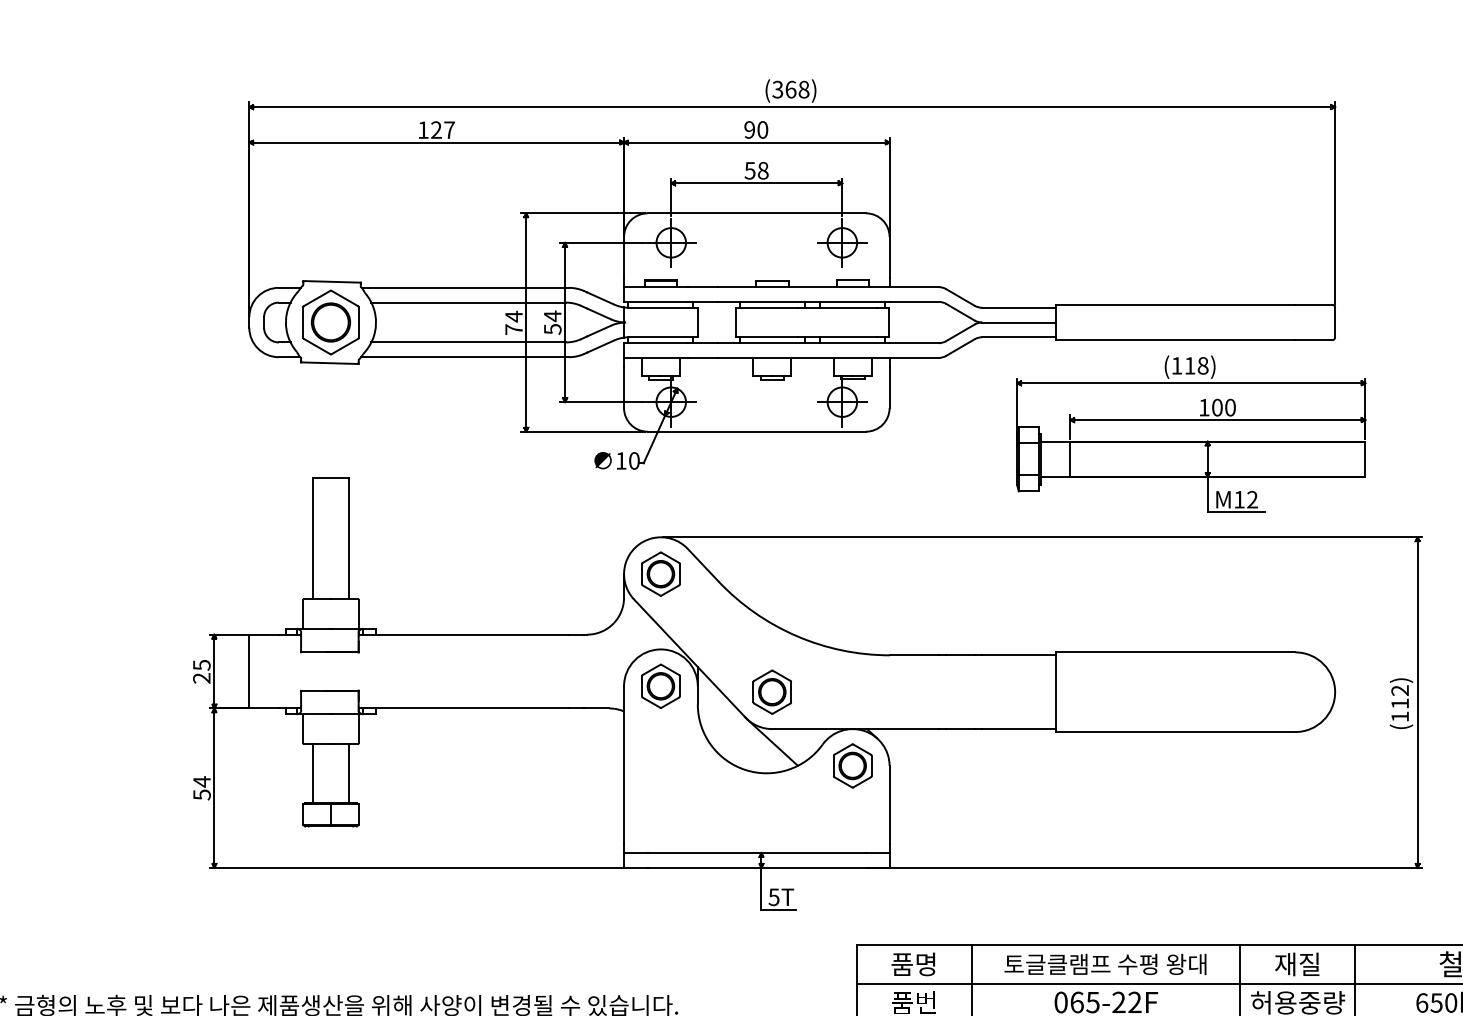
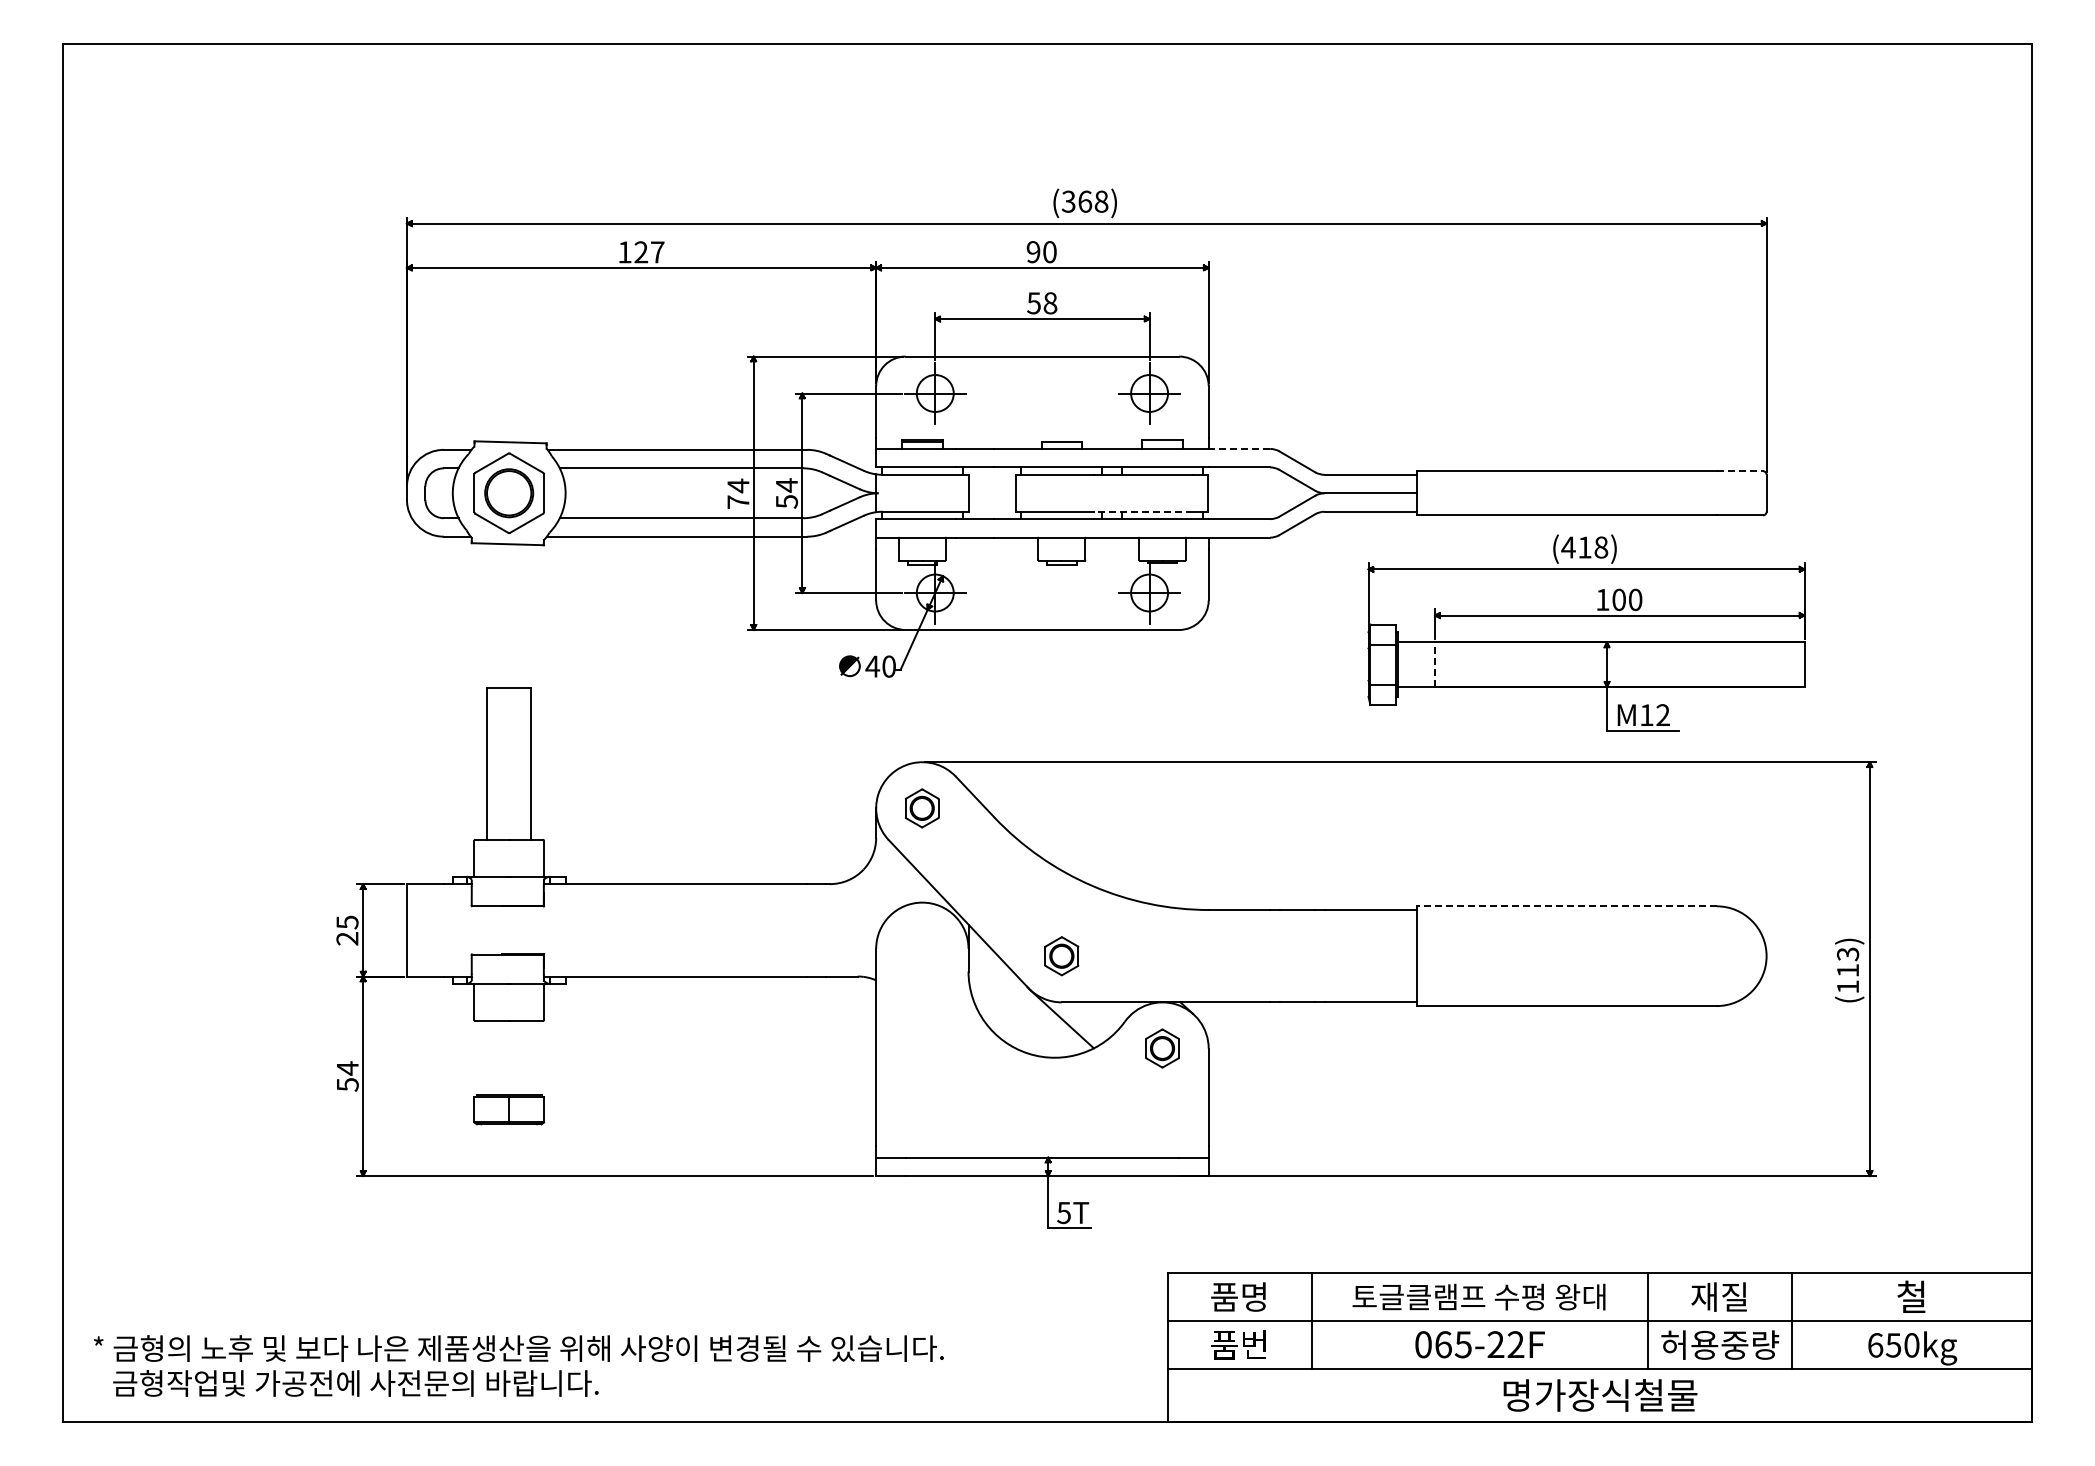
line: (914, 286) -> (1239, 448), solid -> dashed
line: (1314, 305) -> (1740, 471), solid -> dashed
line: (837, 337) -> (1143, 511), solid -> dashed
text: (1176, 365) -> (1568, 547), (118) -> (418)
line: (1070, 459) -> (1435, 664), solid -> dashed
text: (621, 460) -> (872, 666), 10 -> 40
part: (660, 574) -> (921, 808), size x0.7
line: (1175, 652) -> (1566, 906), solid -> dashed
part: (660, 686) -> (921, 948), removed
text: (1400, 690) -> (1848, 954), (112) -> (113)
part: (772, 692) -> (1061, 956), size x0.7
part: (852, 765) -> (1162, 1048), size x0.7
line: (313, 773) -> (487, 1057), removed
line: (348, 773) -> (531, 1057), removed

